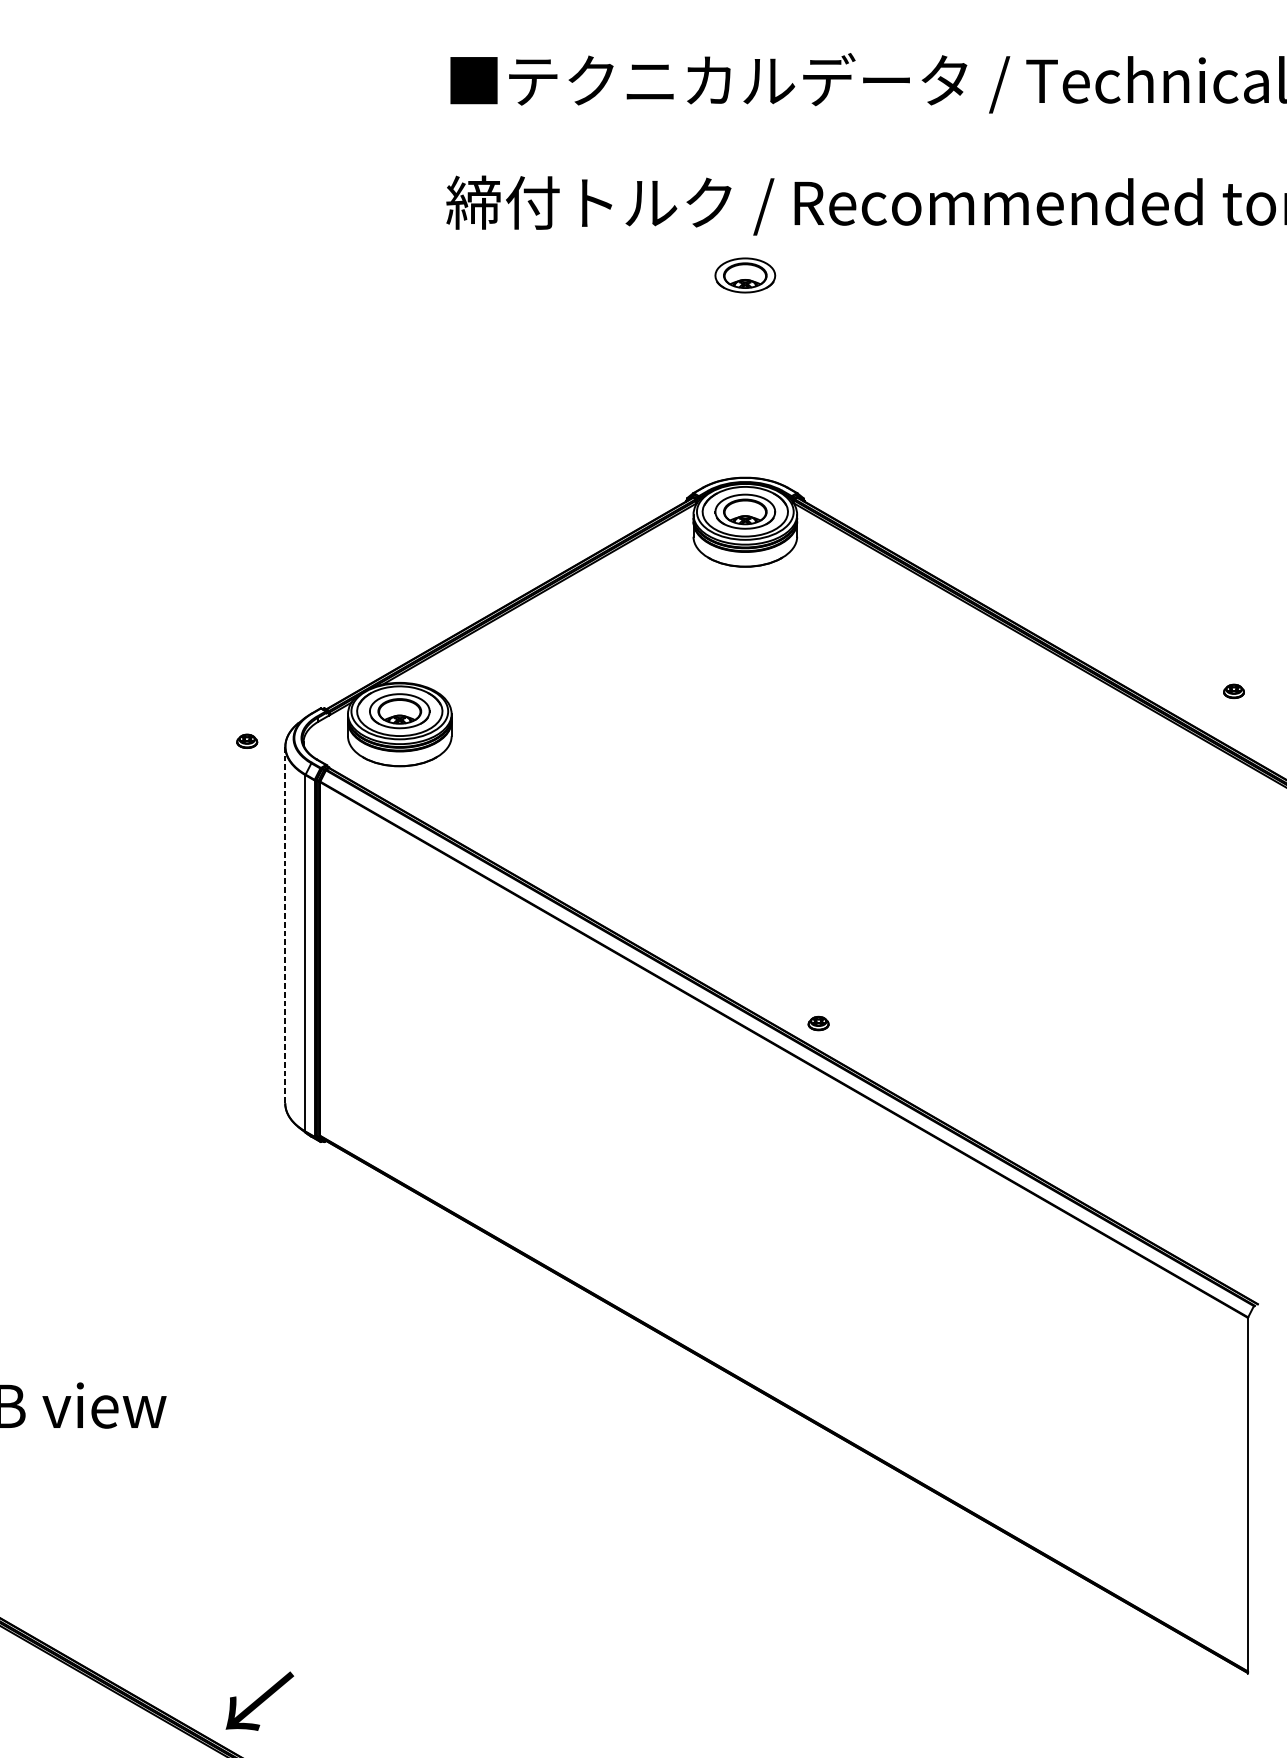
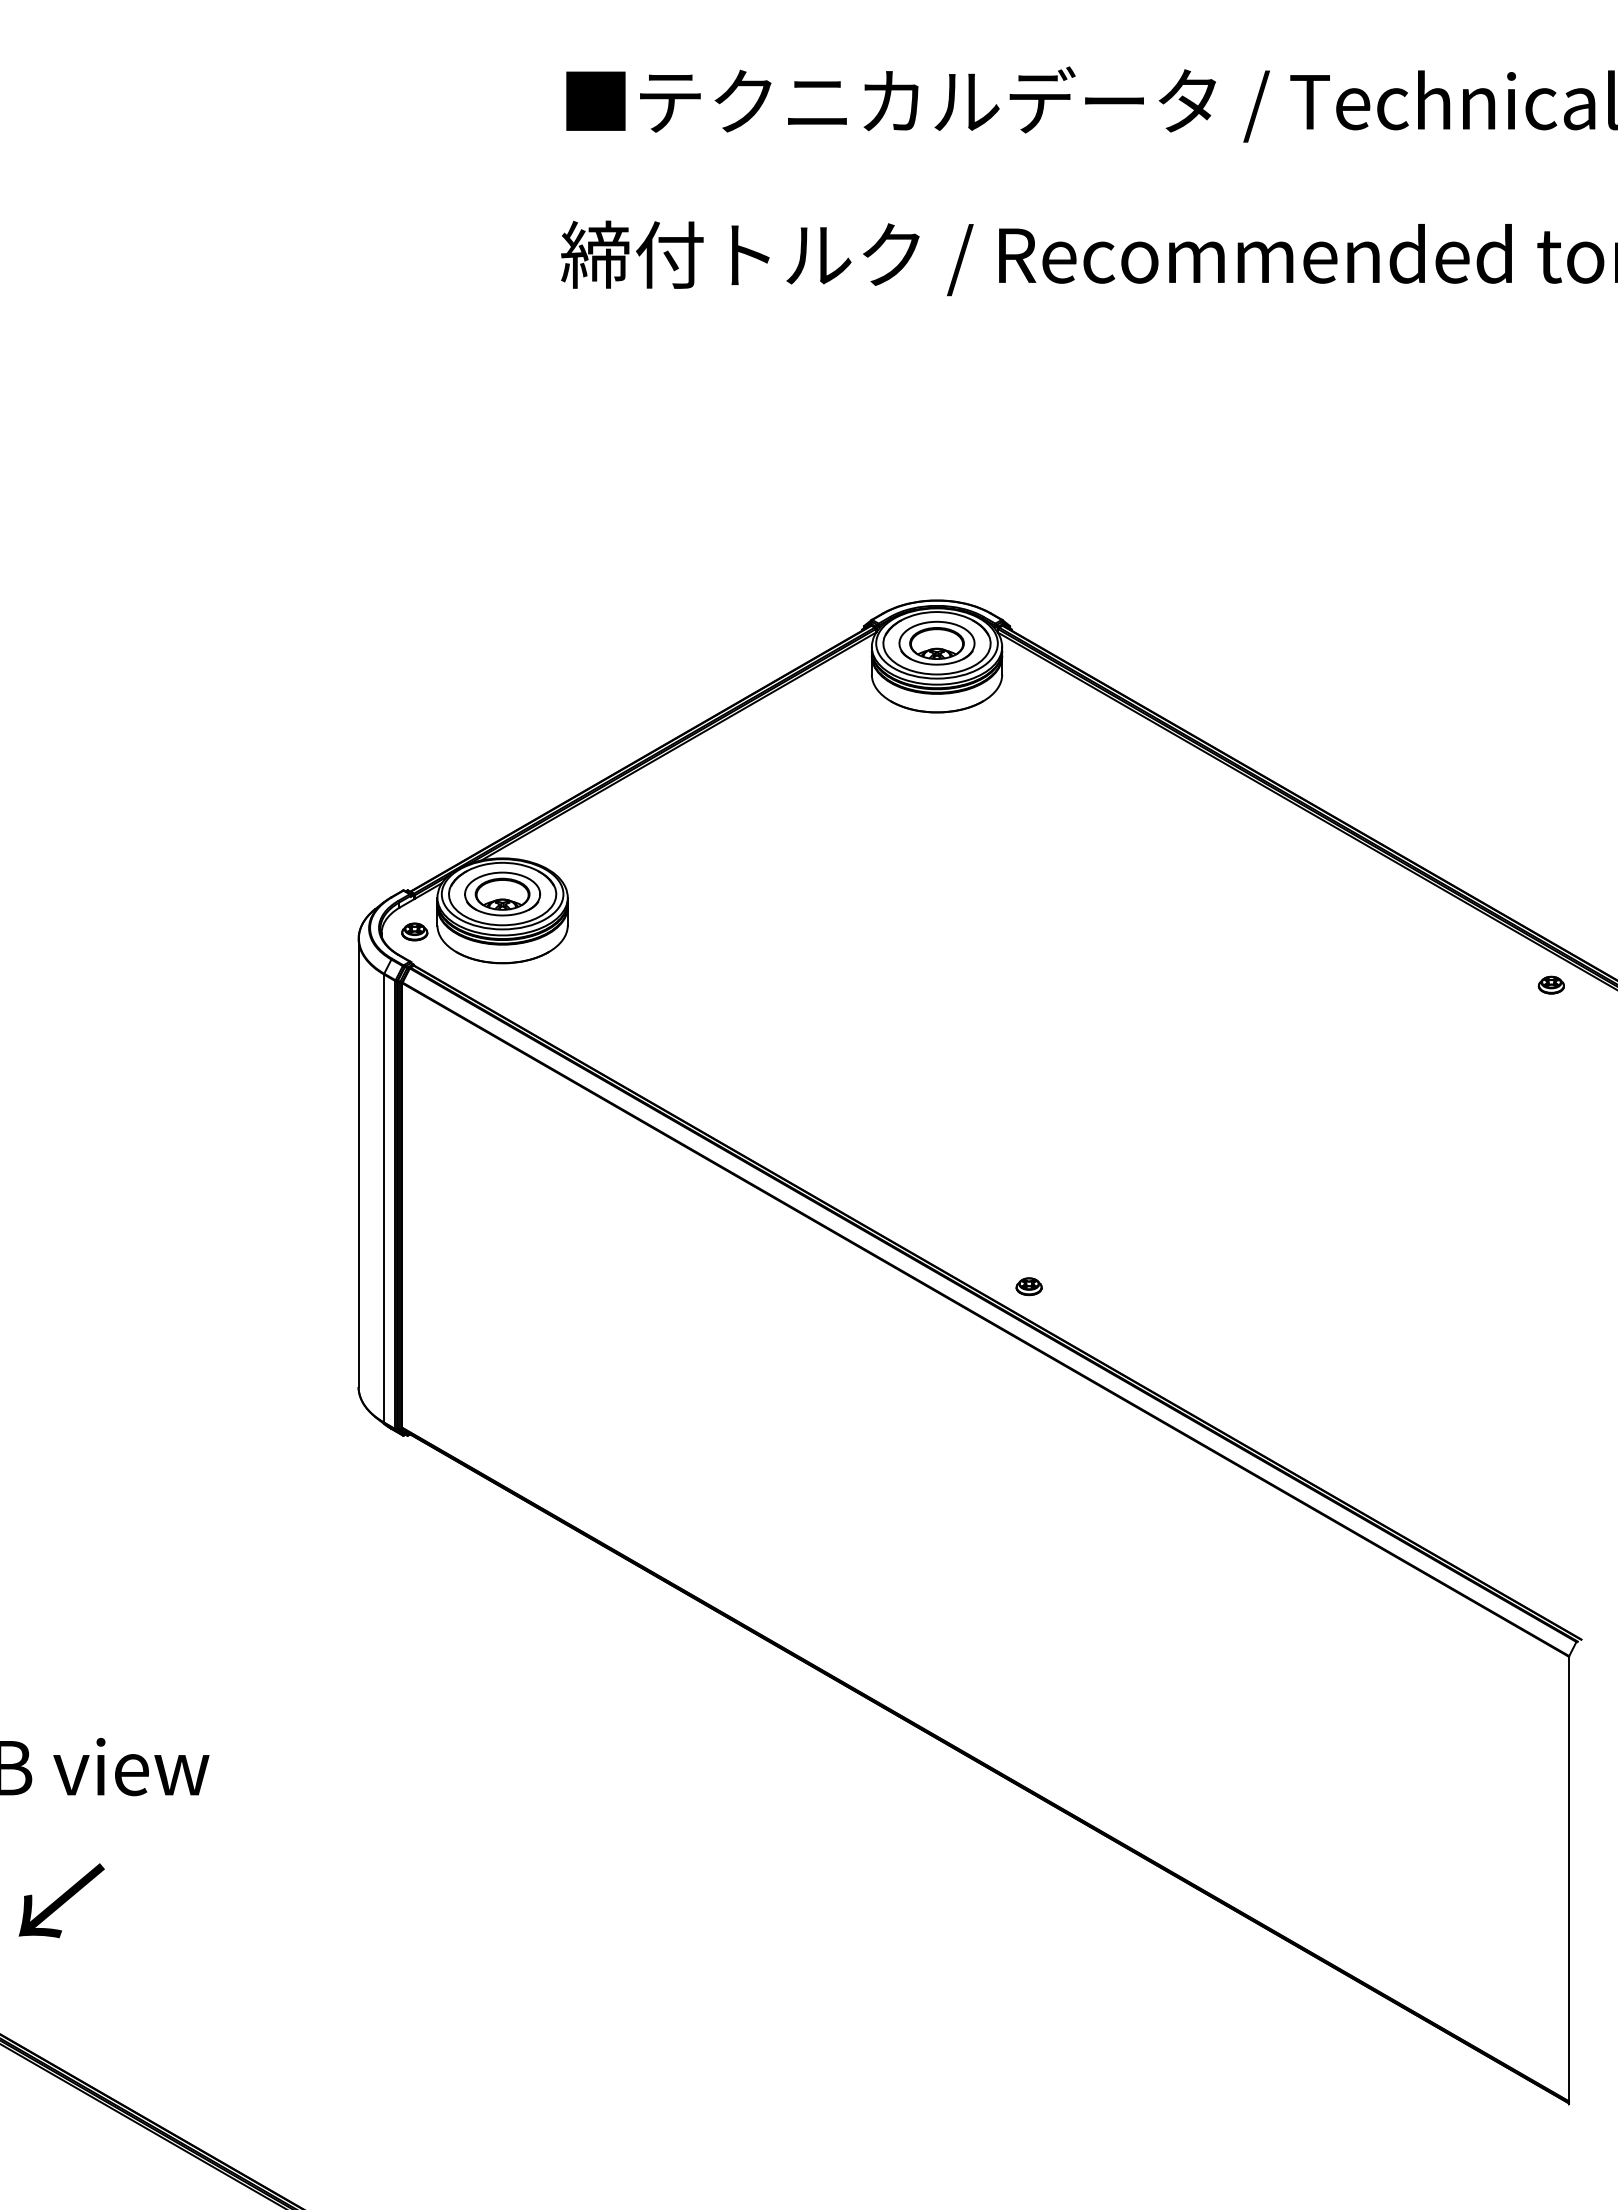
part: (744, 274) -> (936, 345), removed
part: (1233, 690) -> (1550, 984), moved
part: (246, 740) -> (414, 931), moved
line: (285, 925) -> (358, 1163), dashed -> solid
text: (259, 1701) -> (61, 1900), moved

